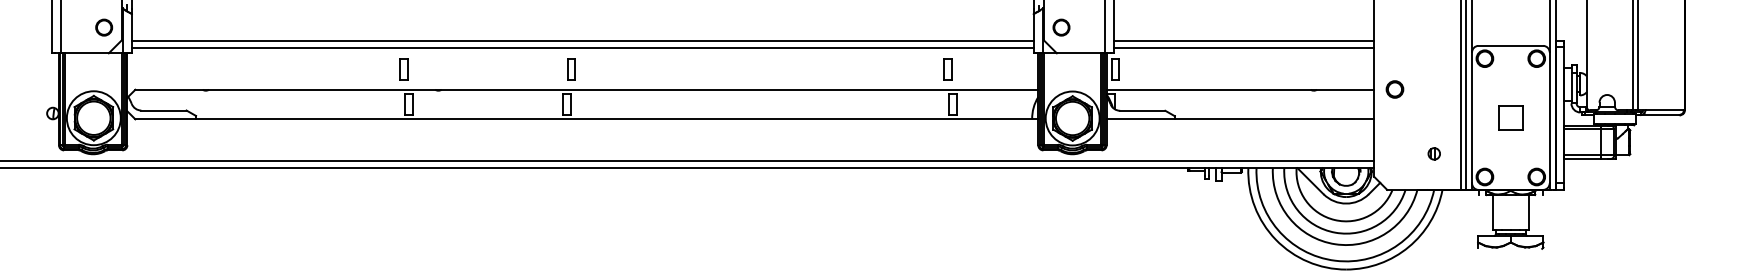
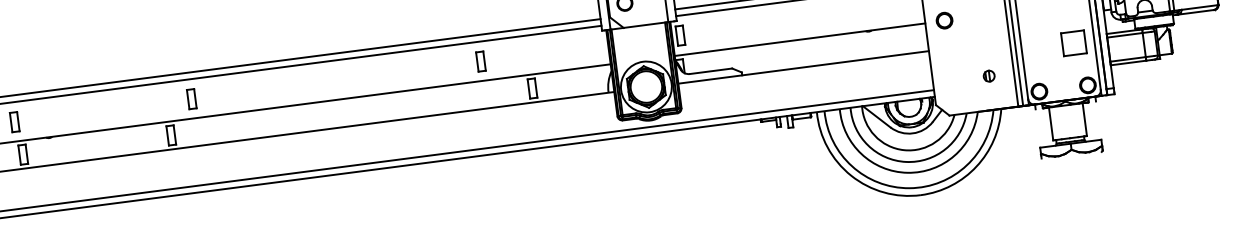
part: (571, 69) -> (191, 99), moved
part: (947, 69) -> (480, 61), moved
part: (1510, 117) -> (1073, 42), moved

